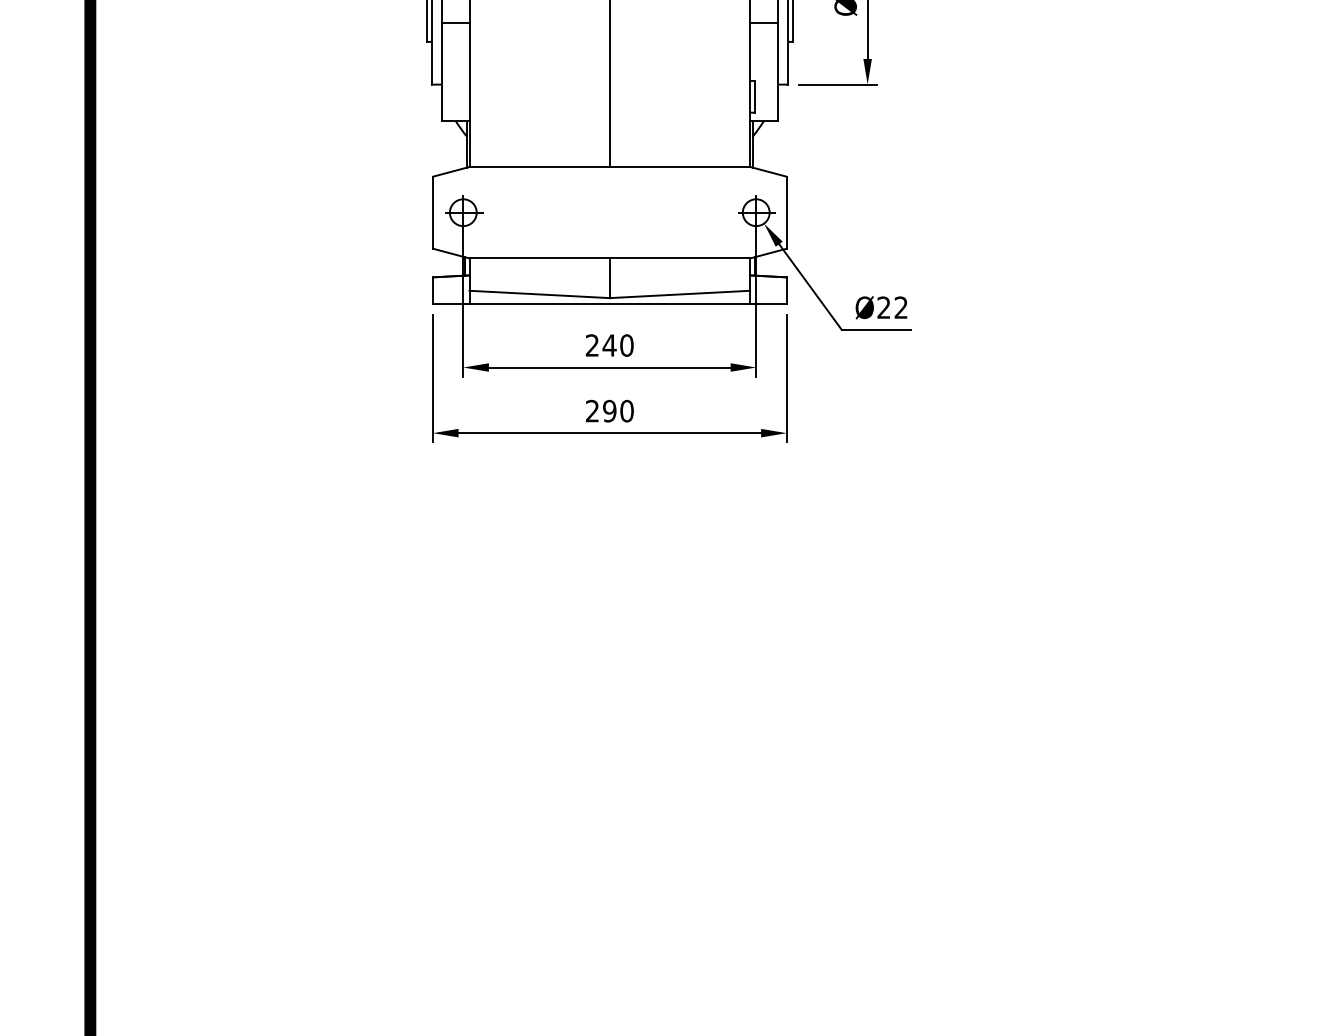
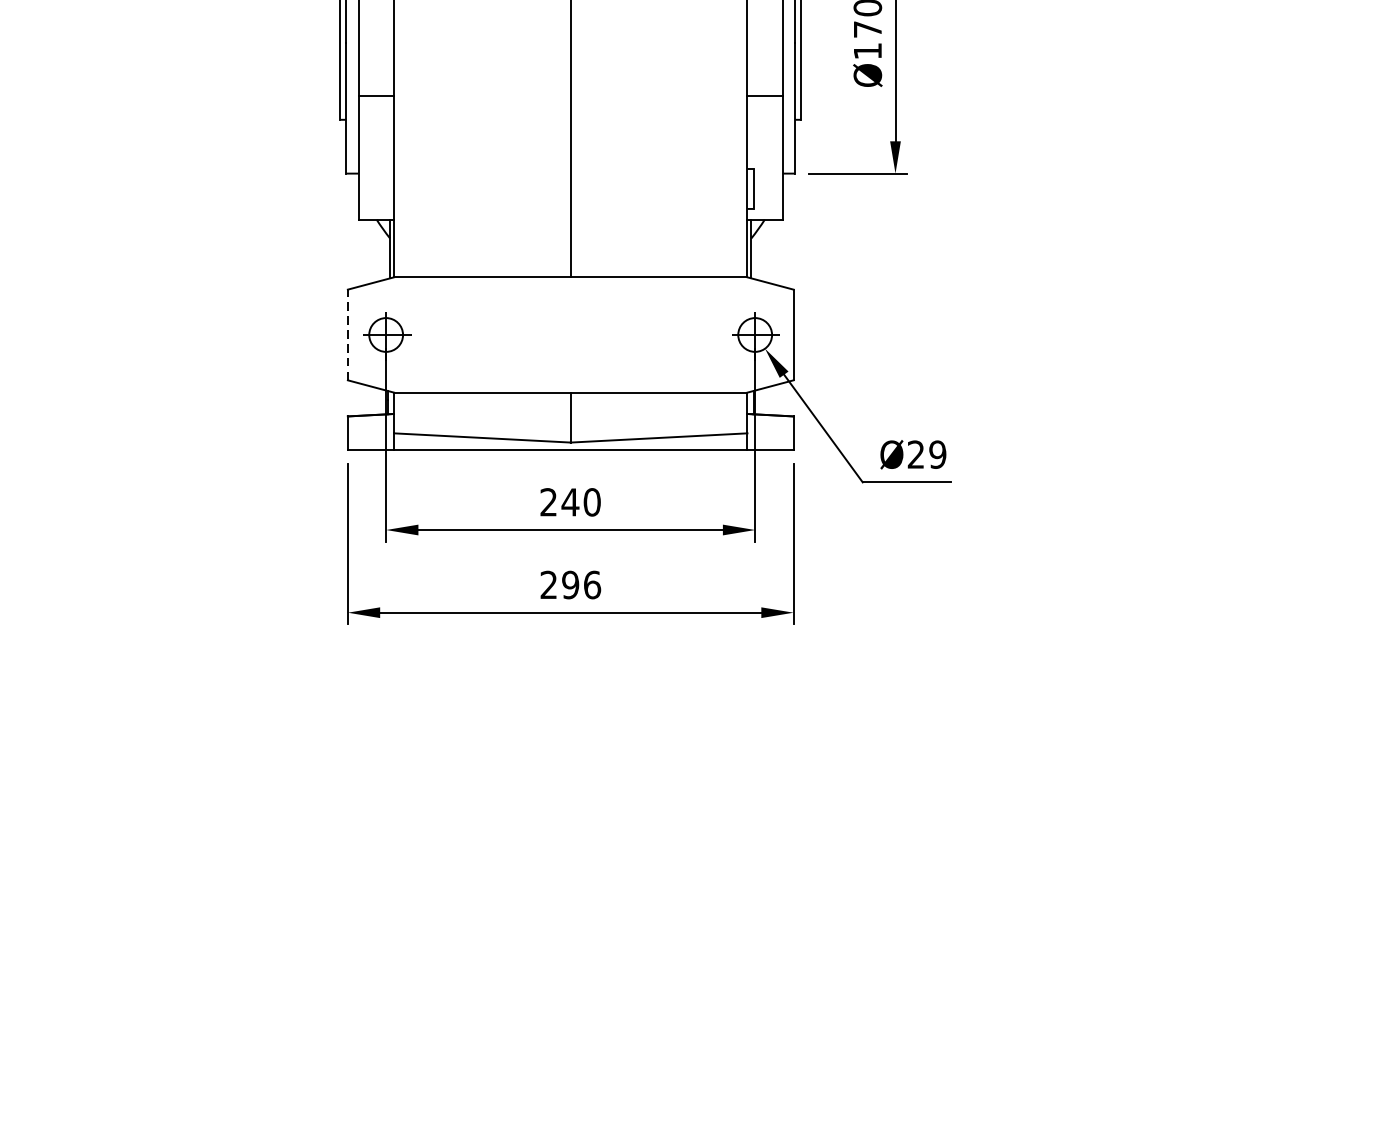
line: (432, 212) -> (347, 334), solid -> dashed
text: (900, 307) -> (936, 454), Ø22 -> Ø29
text: (626, 410) -> (591, 584), 290 -> 296

